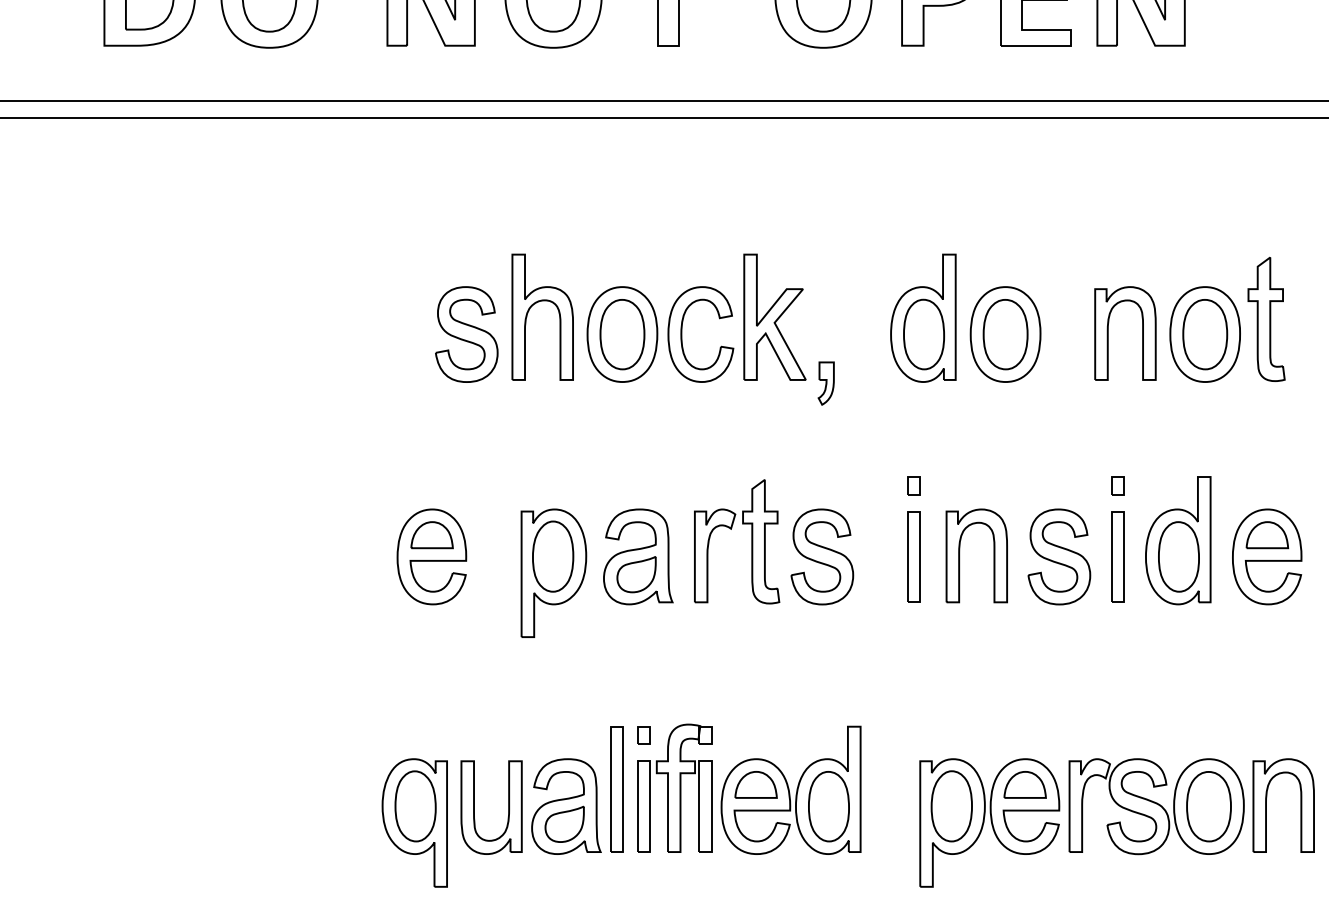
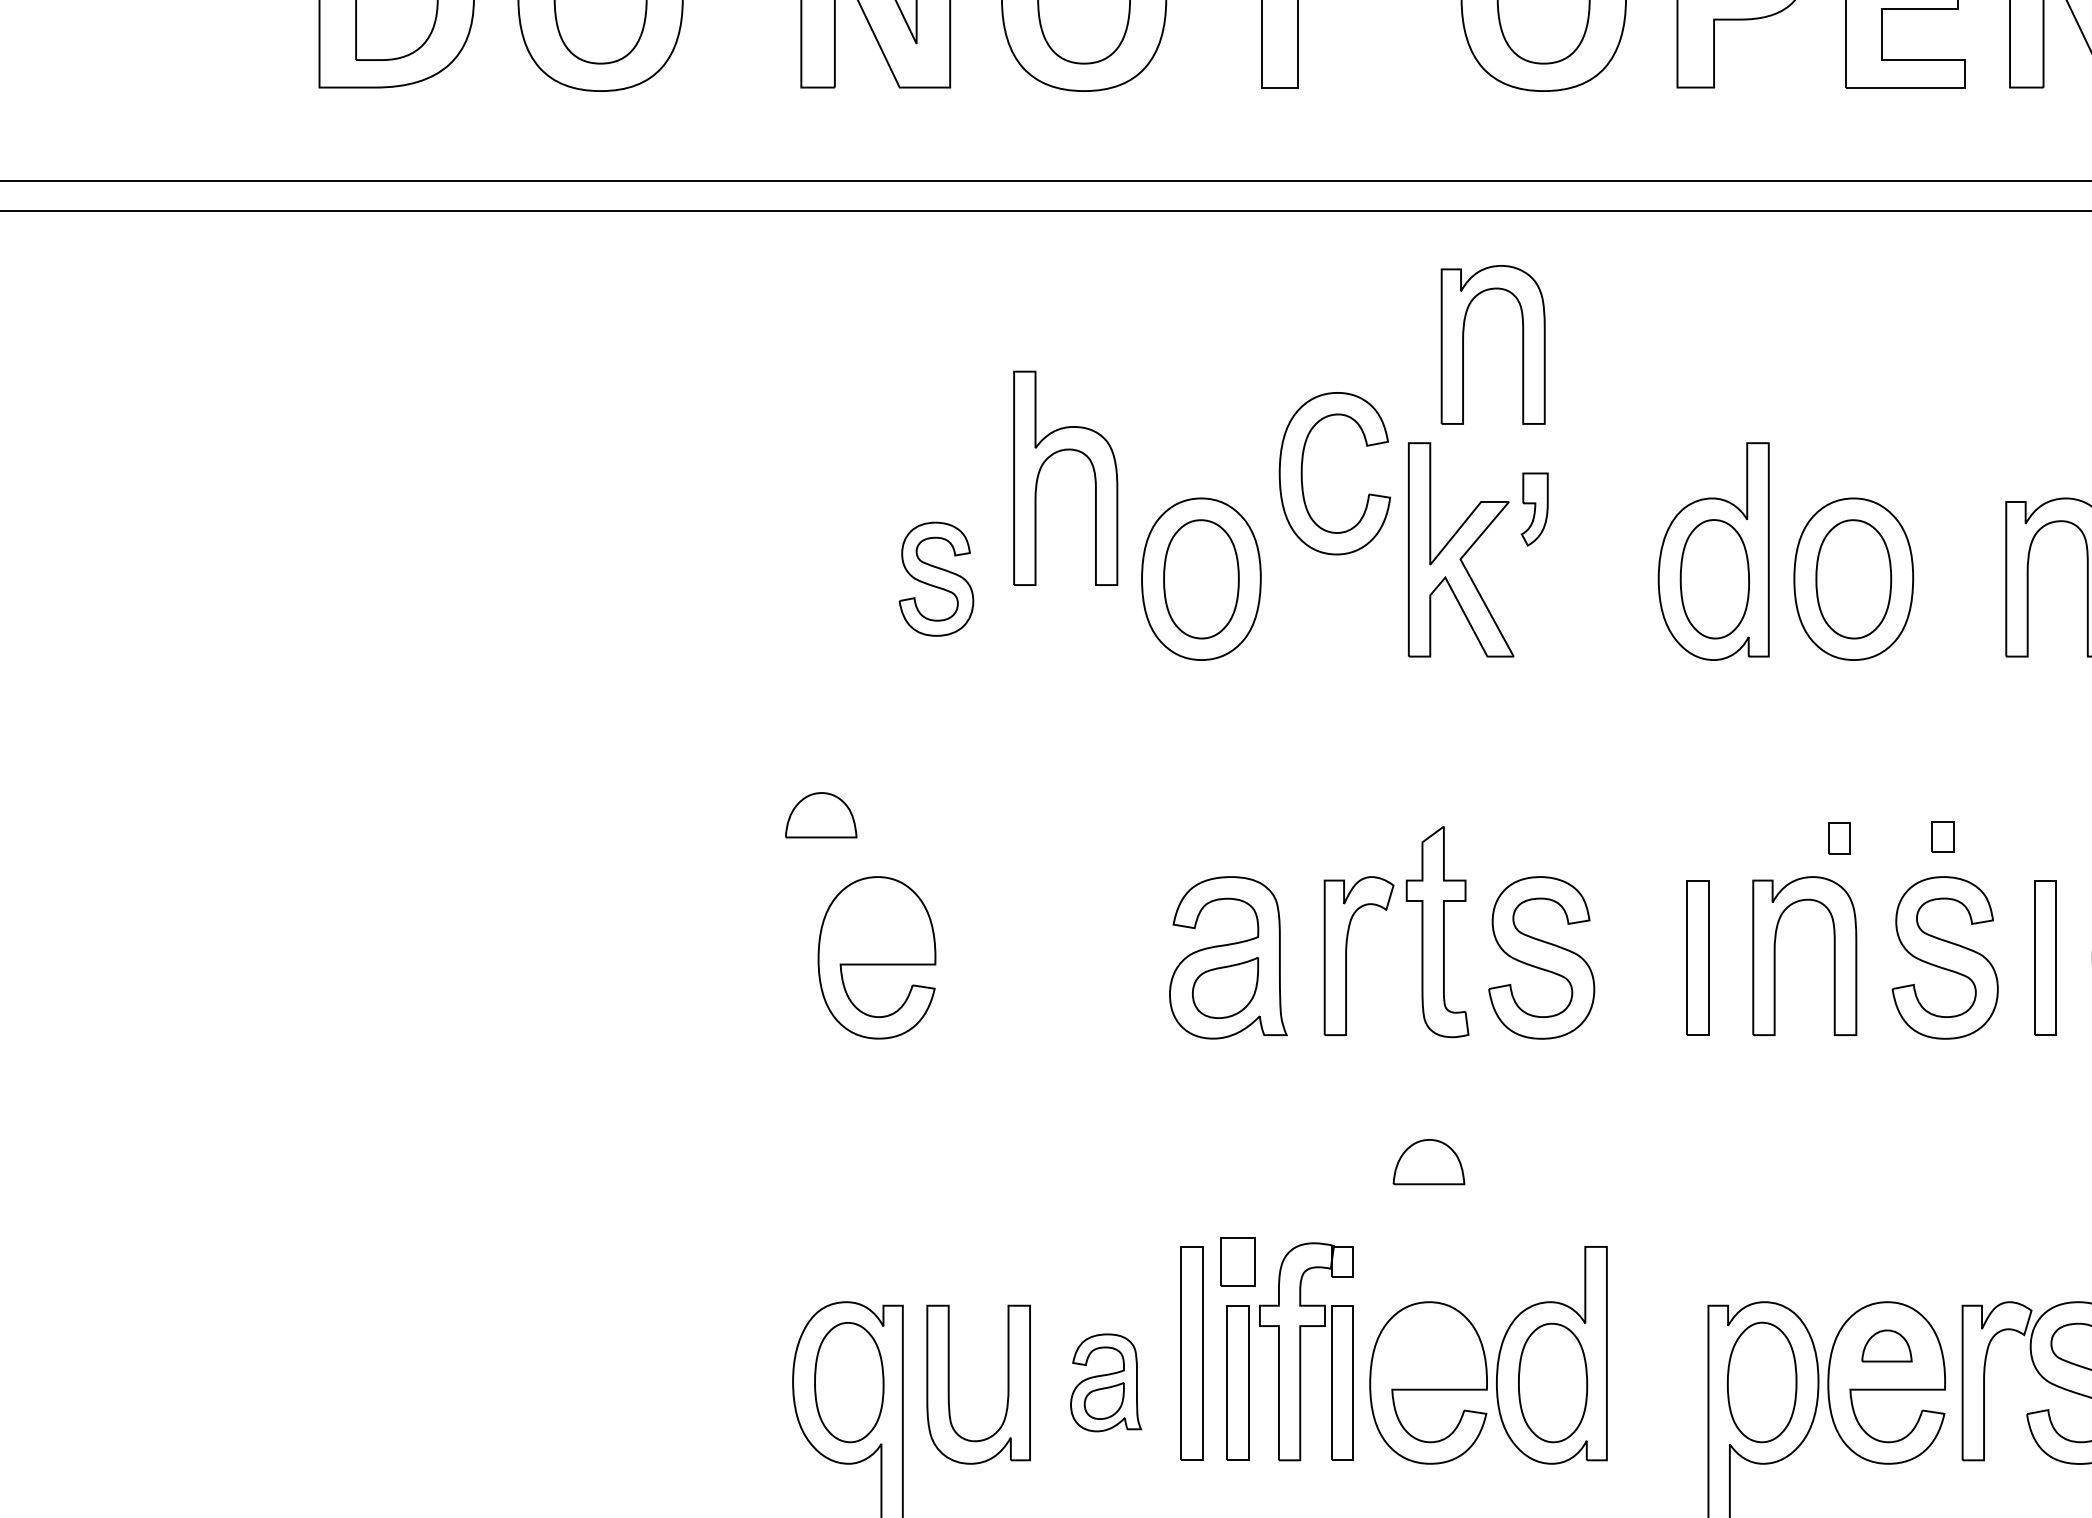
part: (777, 196) -> (1465, 344), added
part: (535, 304) -> (1053, 456), moved
part: (466, 334) -> (935, 579), size x0.7
part: (682, 334) -> (1303, 473), moved
part: (825, 383) -> (1533, 509), moved
part: (913, 485) -> (1838, 837), moved
part: (1117, 485) -> (1942, 836), moved
part: (431, 535) -> (820, 815), moved
part: (553, 572) -> (1084, 984), removed
part: (643, 735) -> (1237, 1261), size x1.6
part: (755, 784) -> (1427, 1161), moved
part: (1024, 784) -> (1885, 1345), size x0.7
part: (566, 806) -> (1106, 1382), size x0.6

